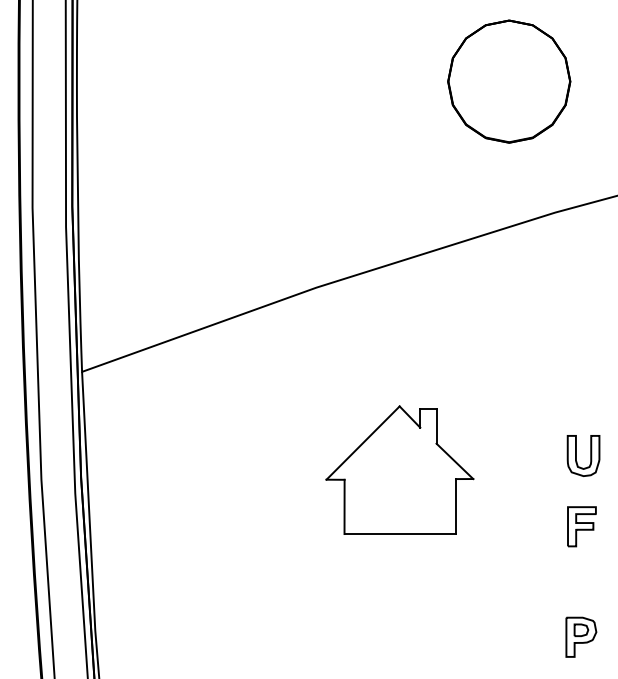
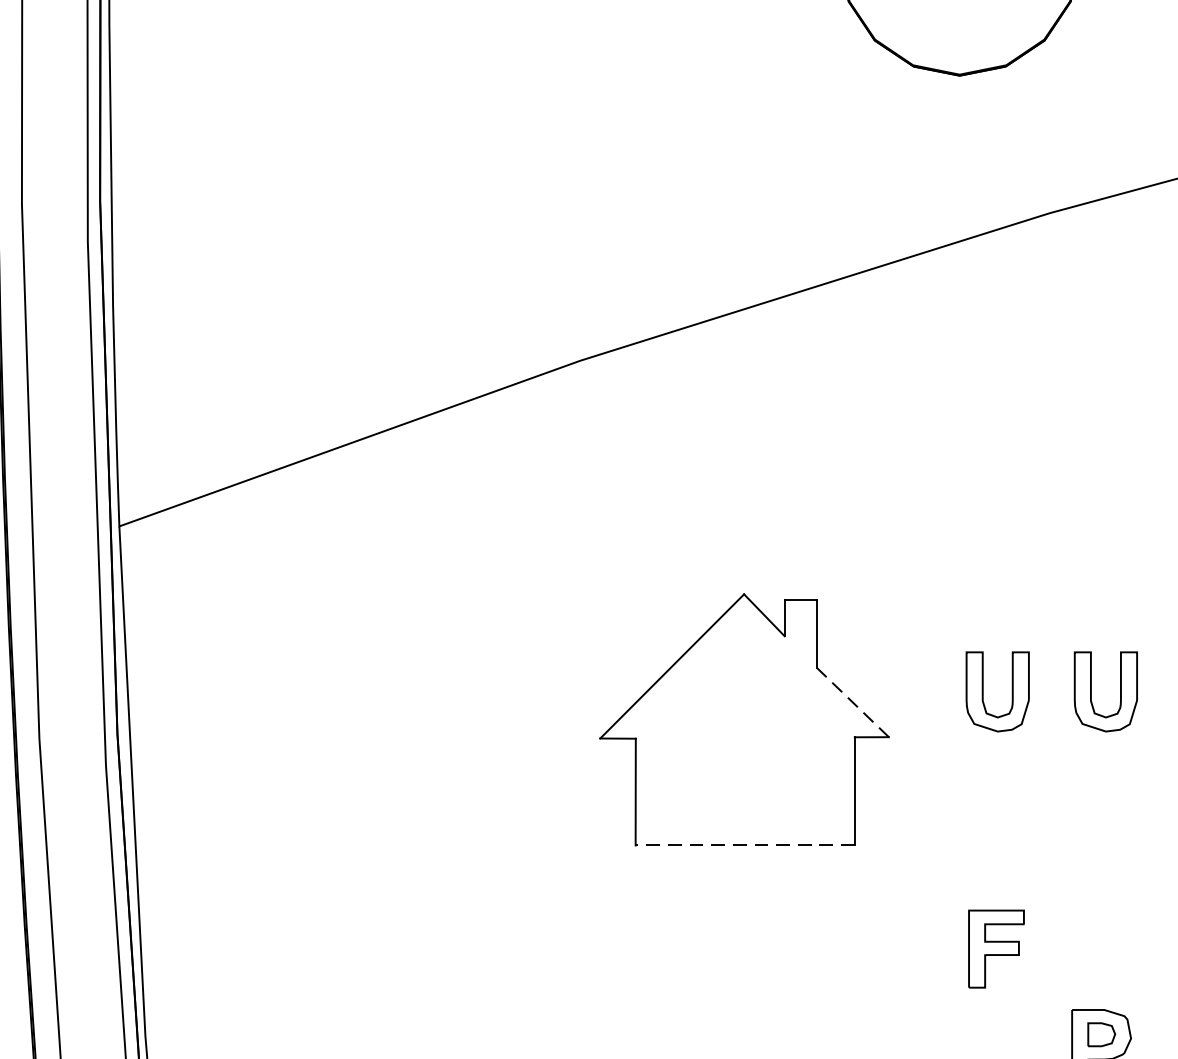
part: (521, 455) -> (983, 690), added
line: (455, 461) -> (853, 702), solid -> dashed
part: (581, 526) -> (995, 948), moved
line: (400, 534) -> (745, 846), solid -> dashed

